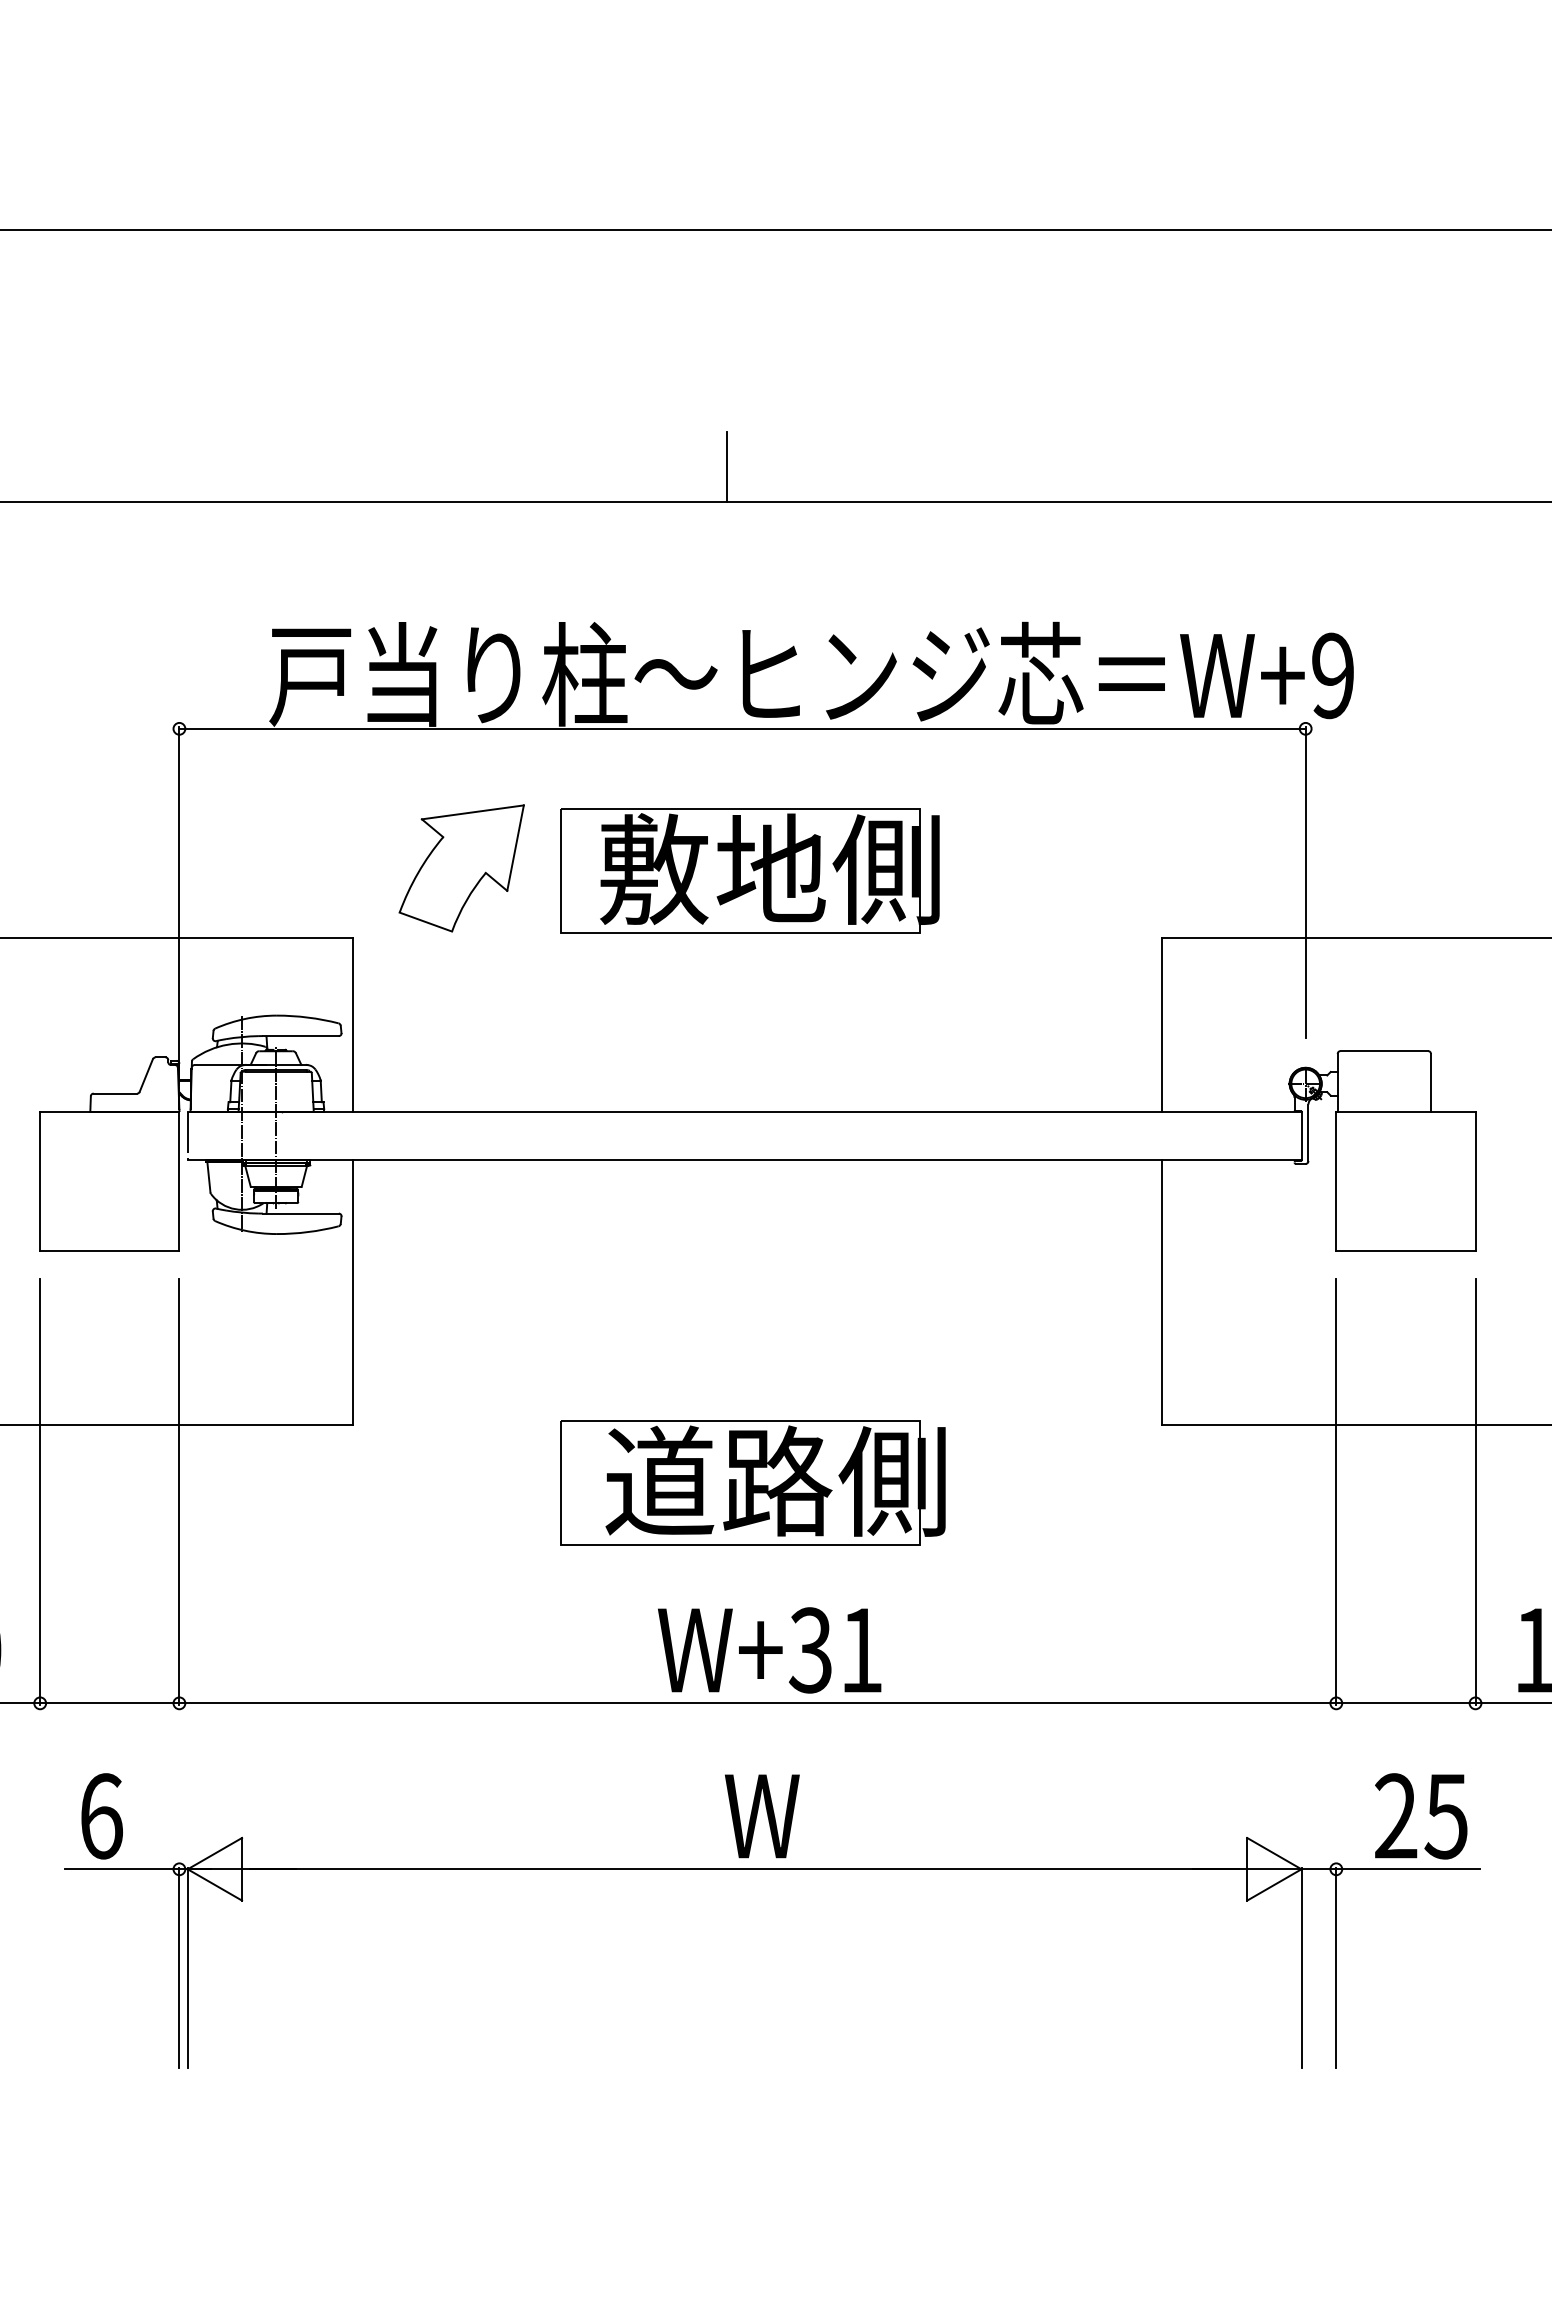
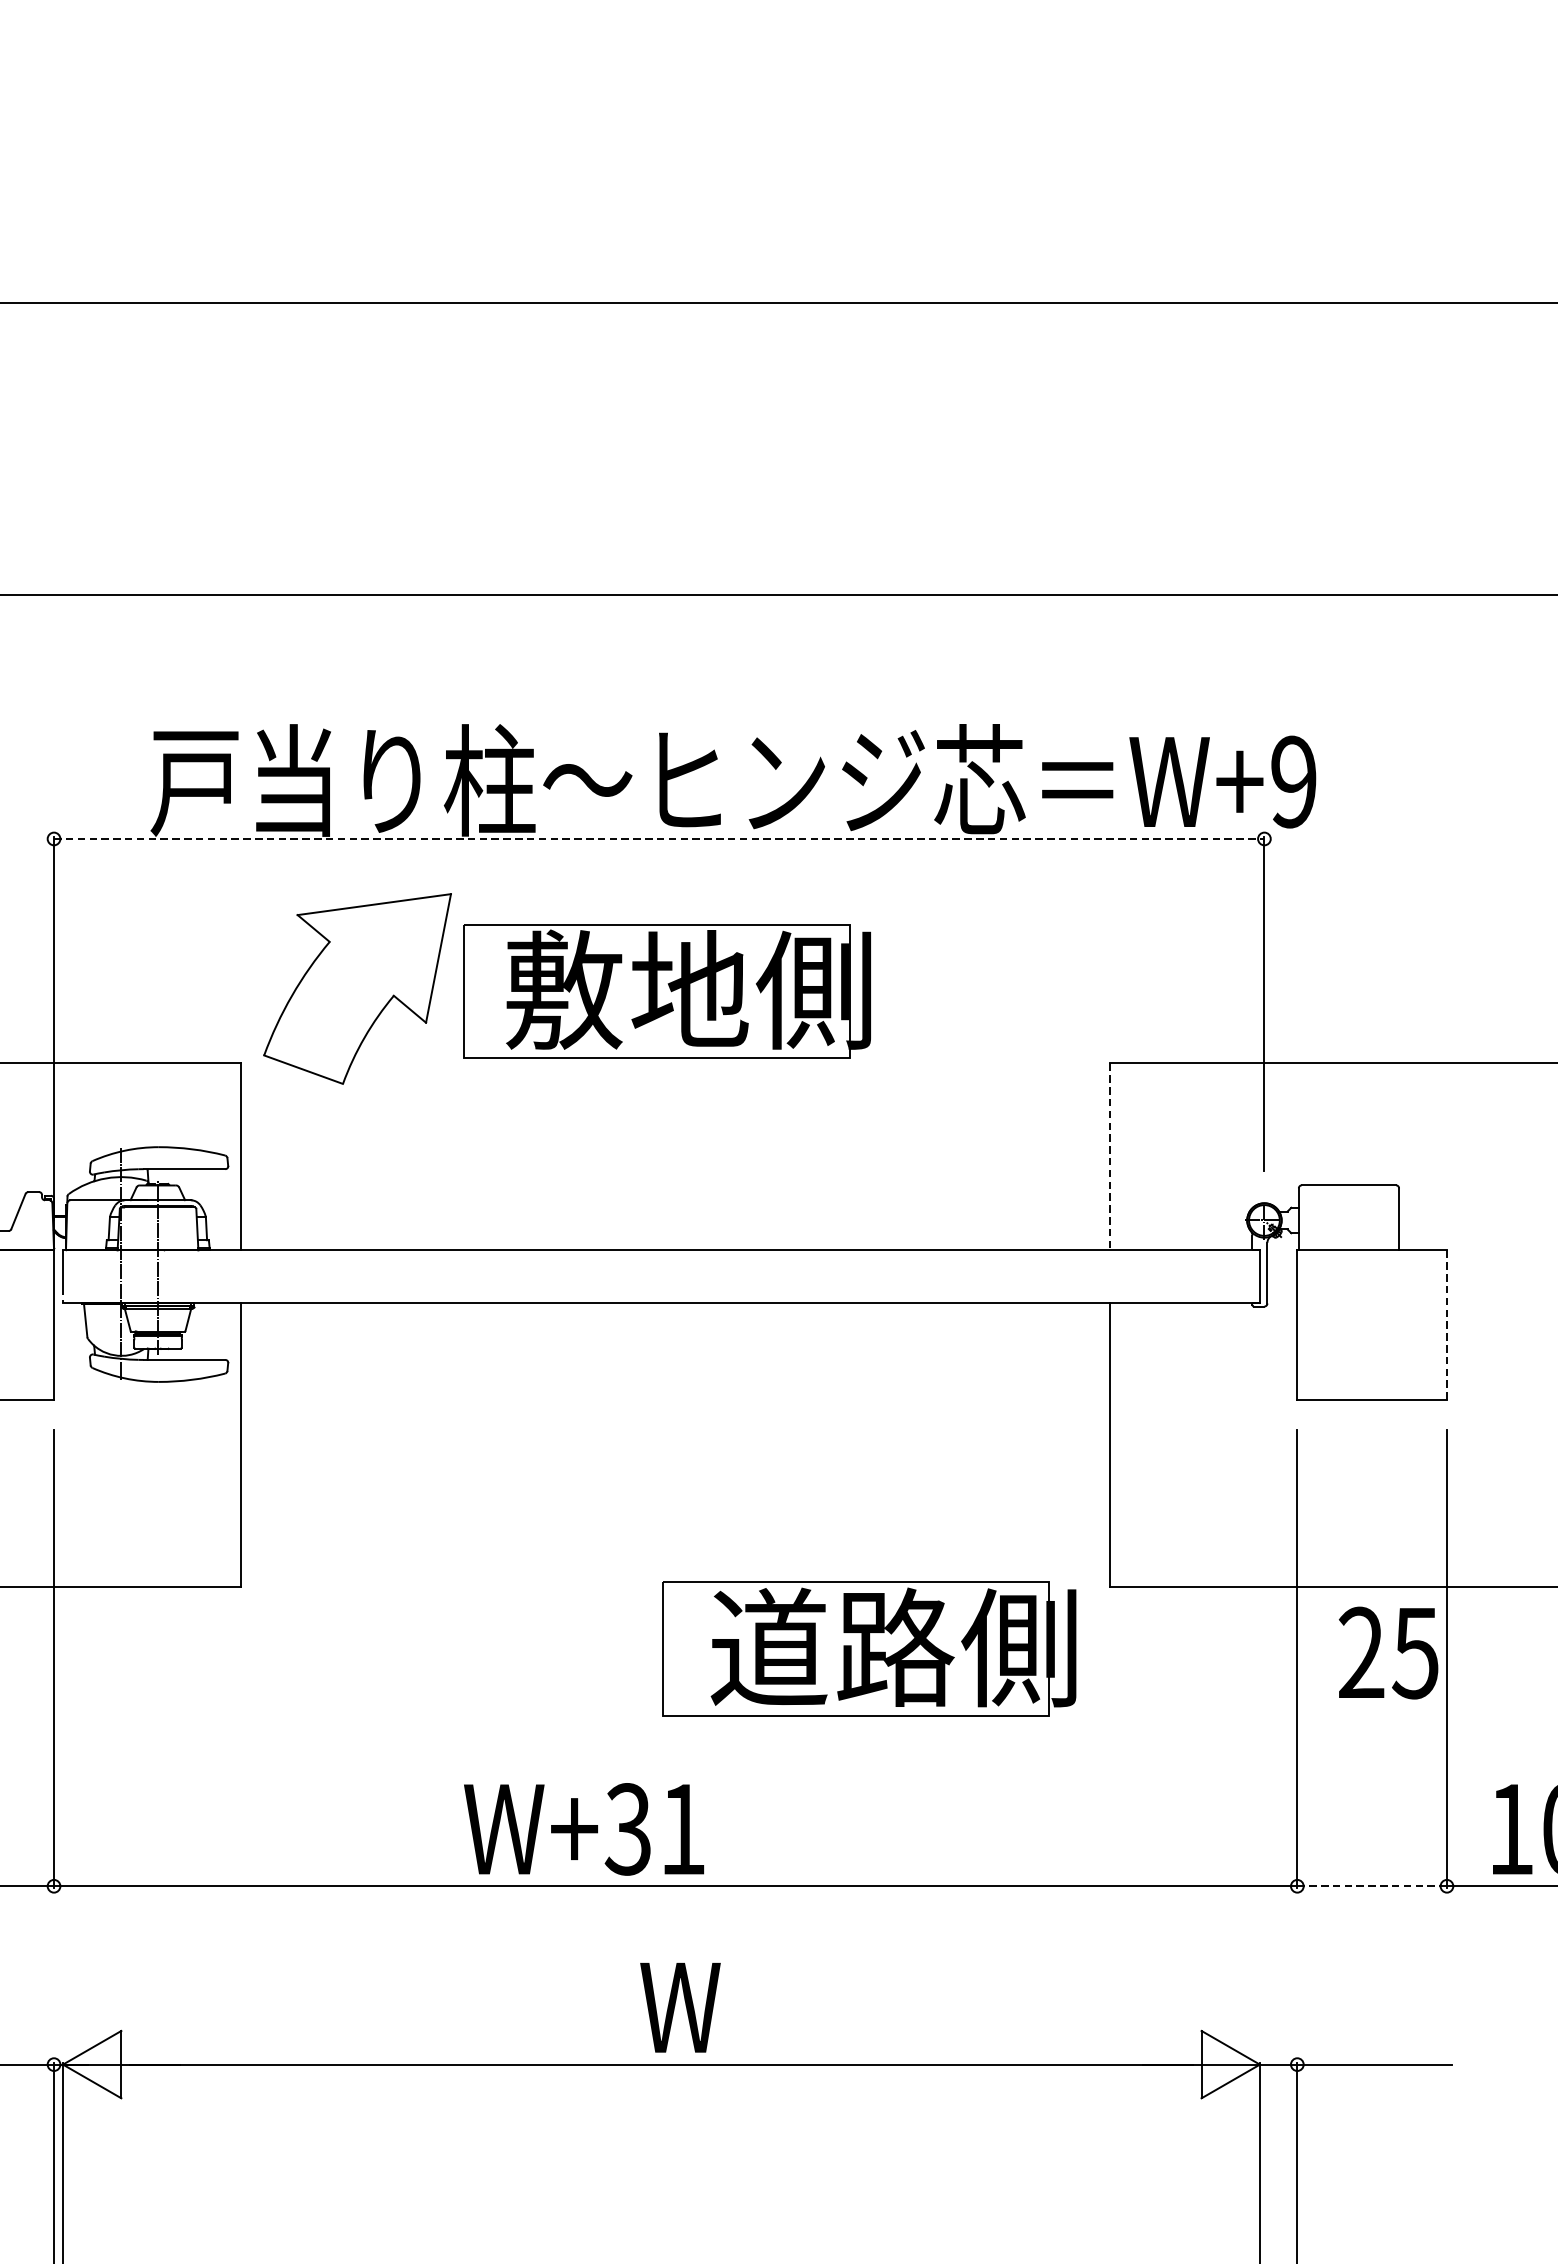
line: (727, 466) -> (643, 557), removed
line: (743, 728) -> (660, 838), solid -> dashed
part: (461, 868) -> (357, 989), size x1.4
line: (1162, 1025) -> (1110, 1157), solid -> dashed
line: (1475, 1181) -> (1446, 1325), solid -> dashed
part: (752, 1482) -> (868, 1648), moved
text: (769, 1650) -> (583, 1829), moved
line: (1405, 1703) -> (1371, 1886), solid -> dashed
text: (1421, 1816) -> (1388, 1653), moved

